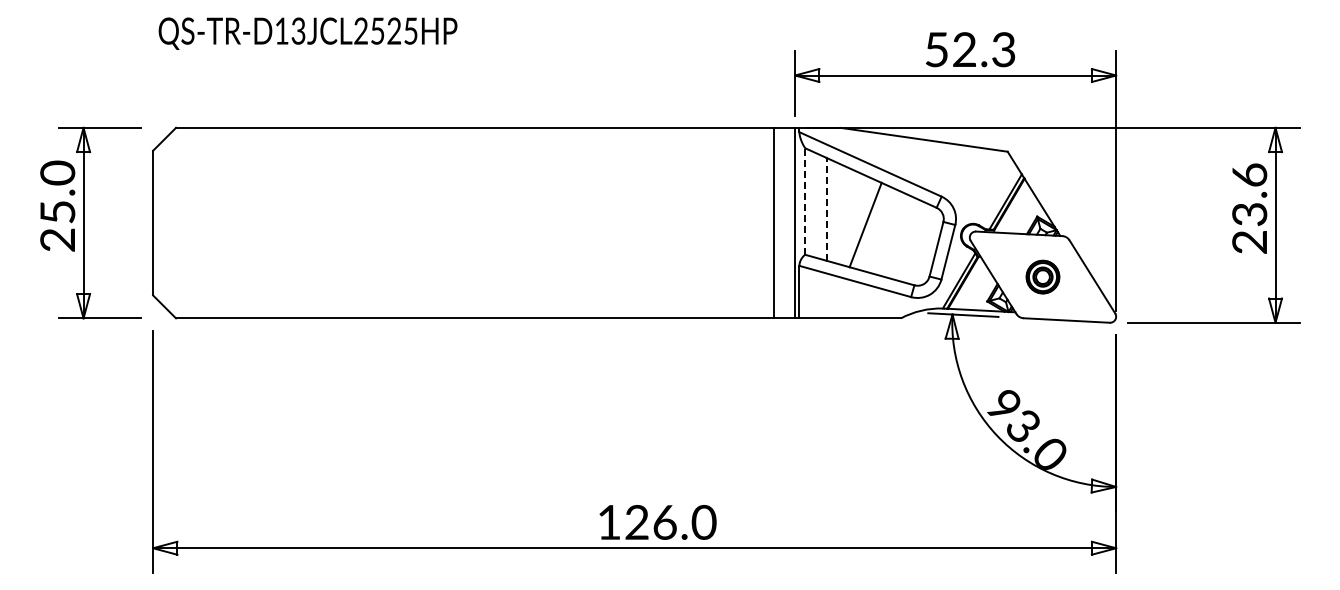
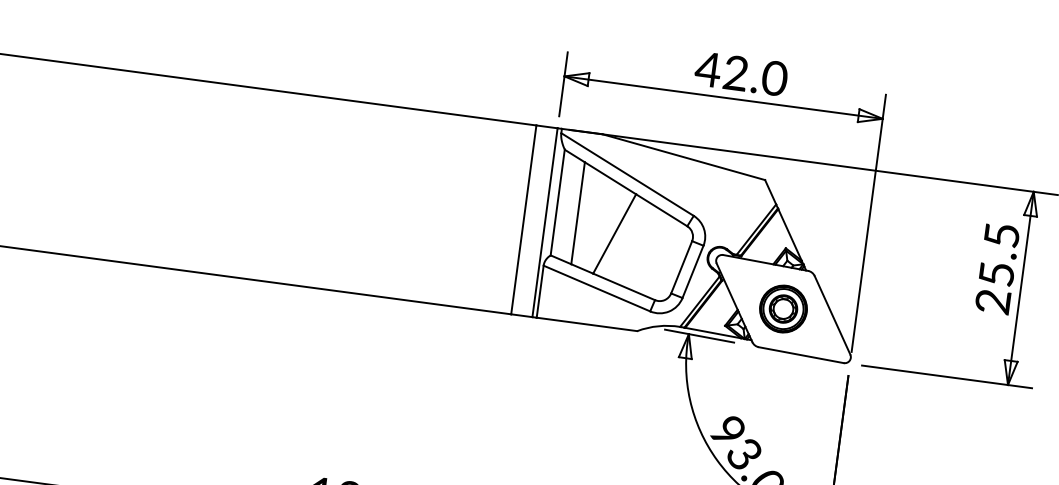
text: (969, 49) -> (740, 73), 52.3 -> 42.0
text: (1249, 194) -> (999, 254), 23.6 -> 25.5
line: (805, 201) -> (558, 202), dashed -> solid
line: (826, 208) -> (578, 212), dashed -> solid
part: (1042, 276) -> (783, 308), size x1.43

